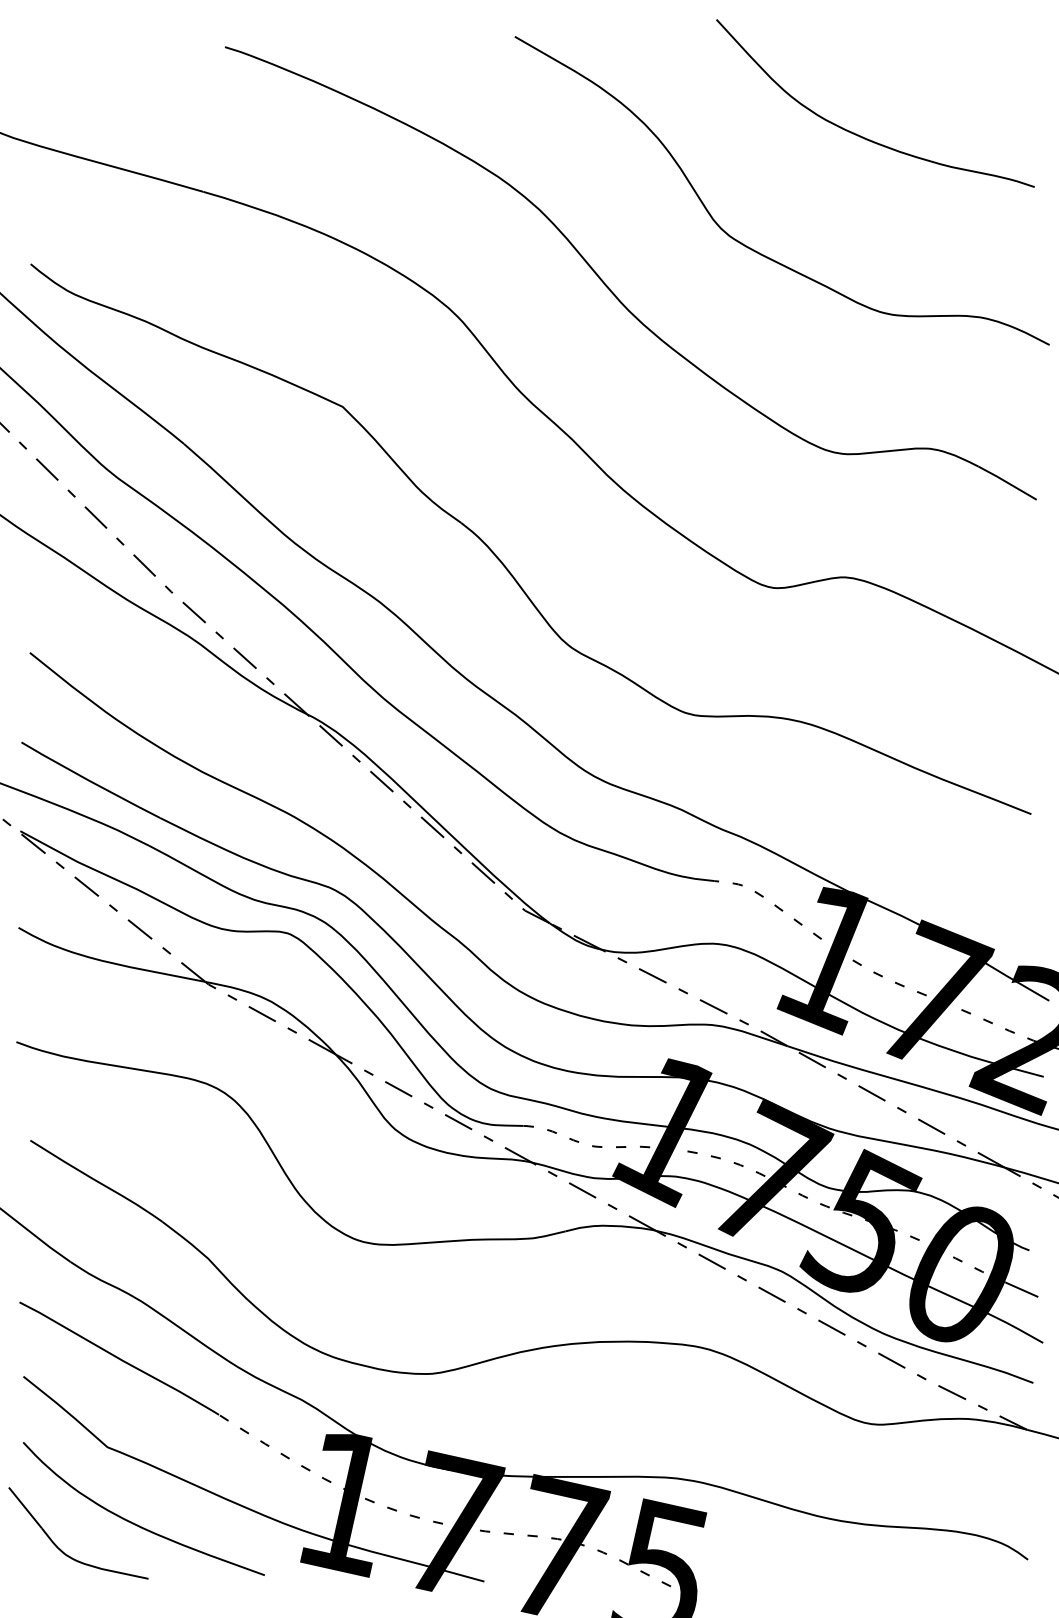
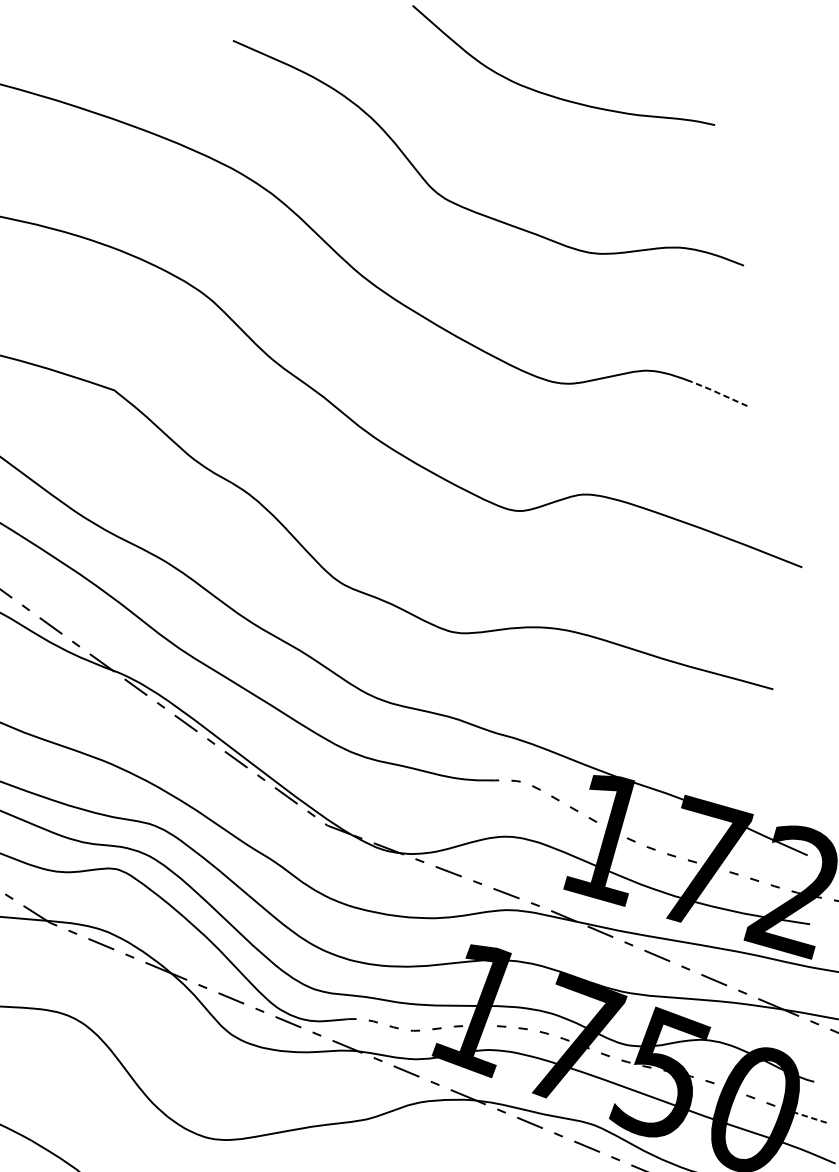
line: (1007, 482) -> (719, 393), solid -> dashed
line: (1021, 1289) -> (810, 1117), solid -> dashed

